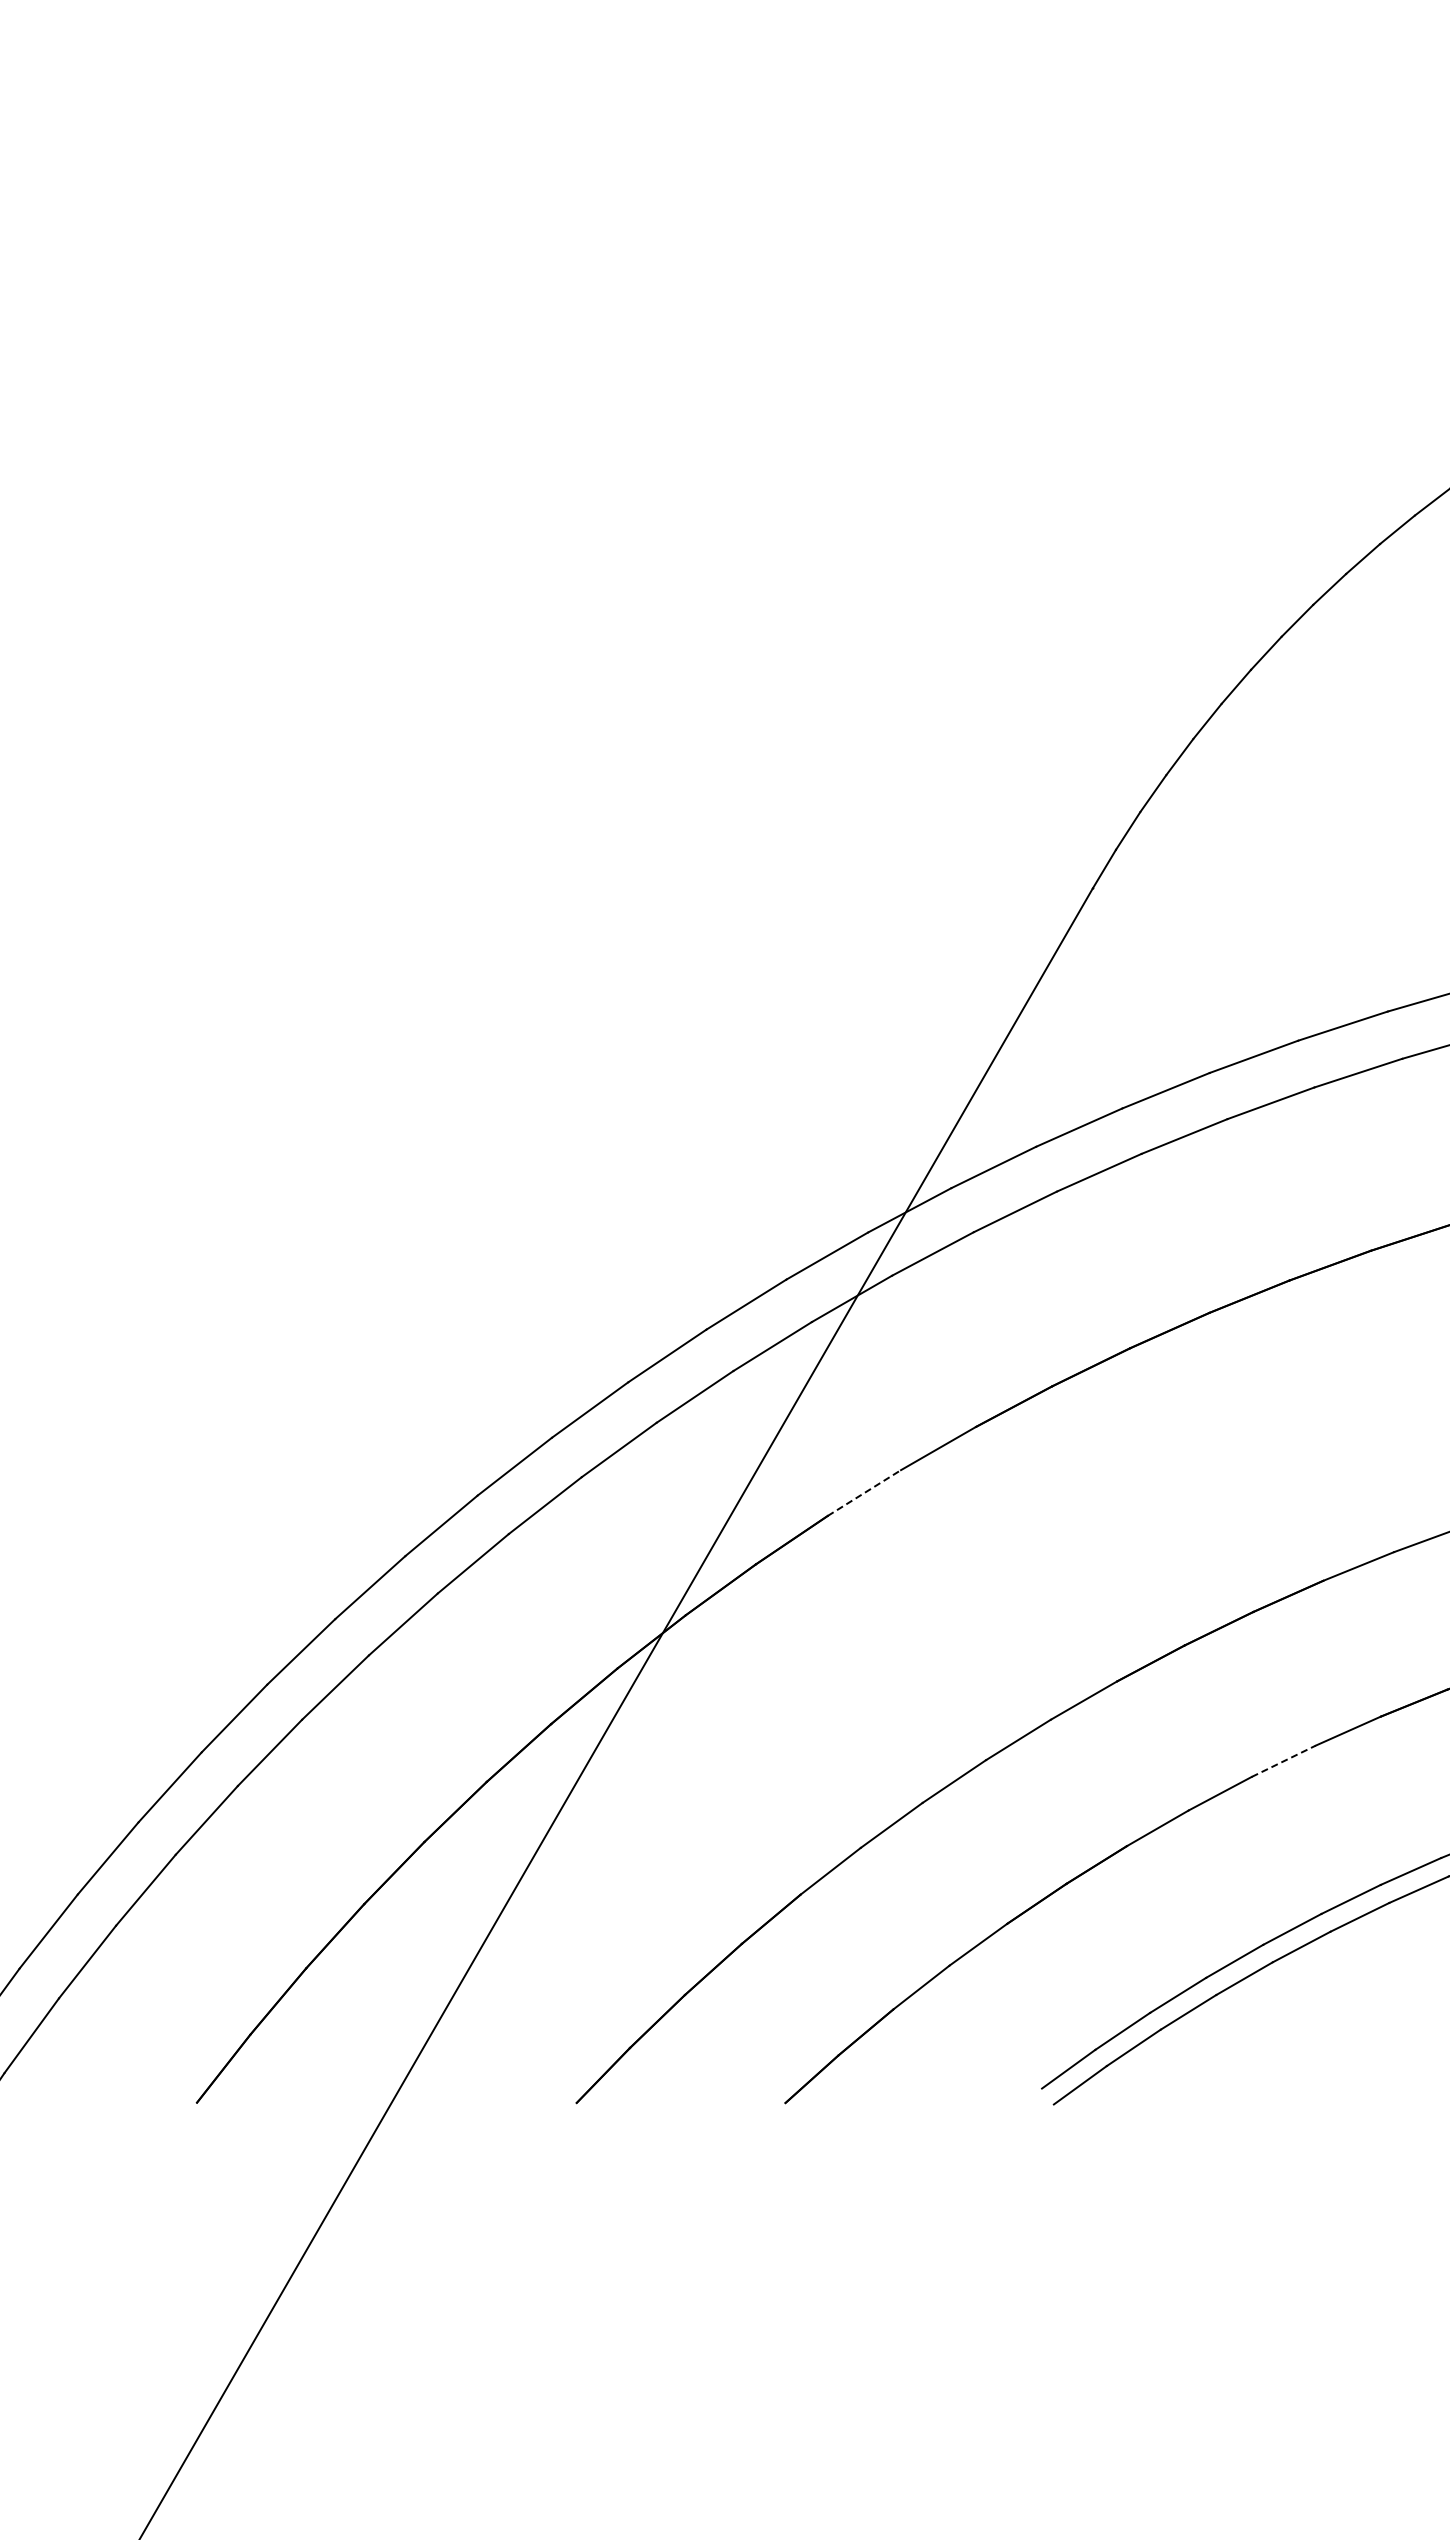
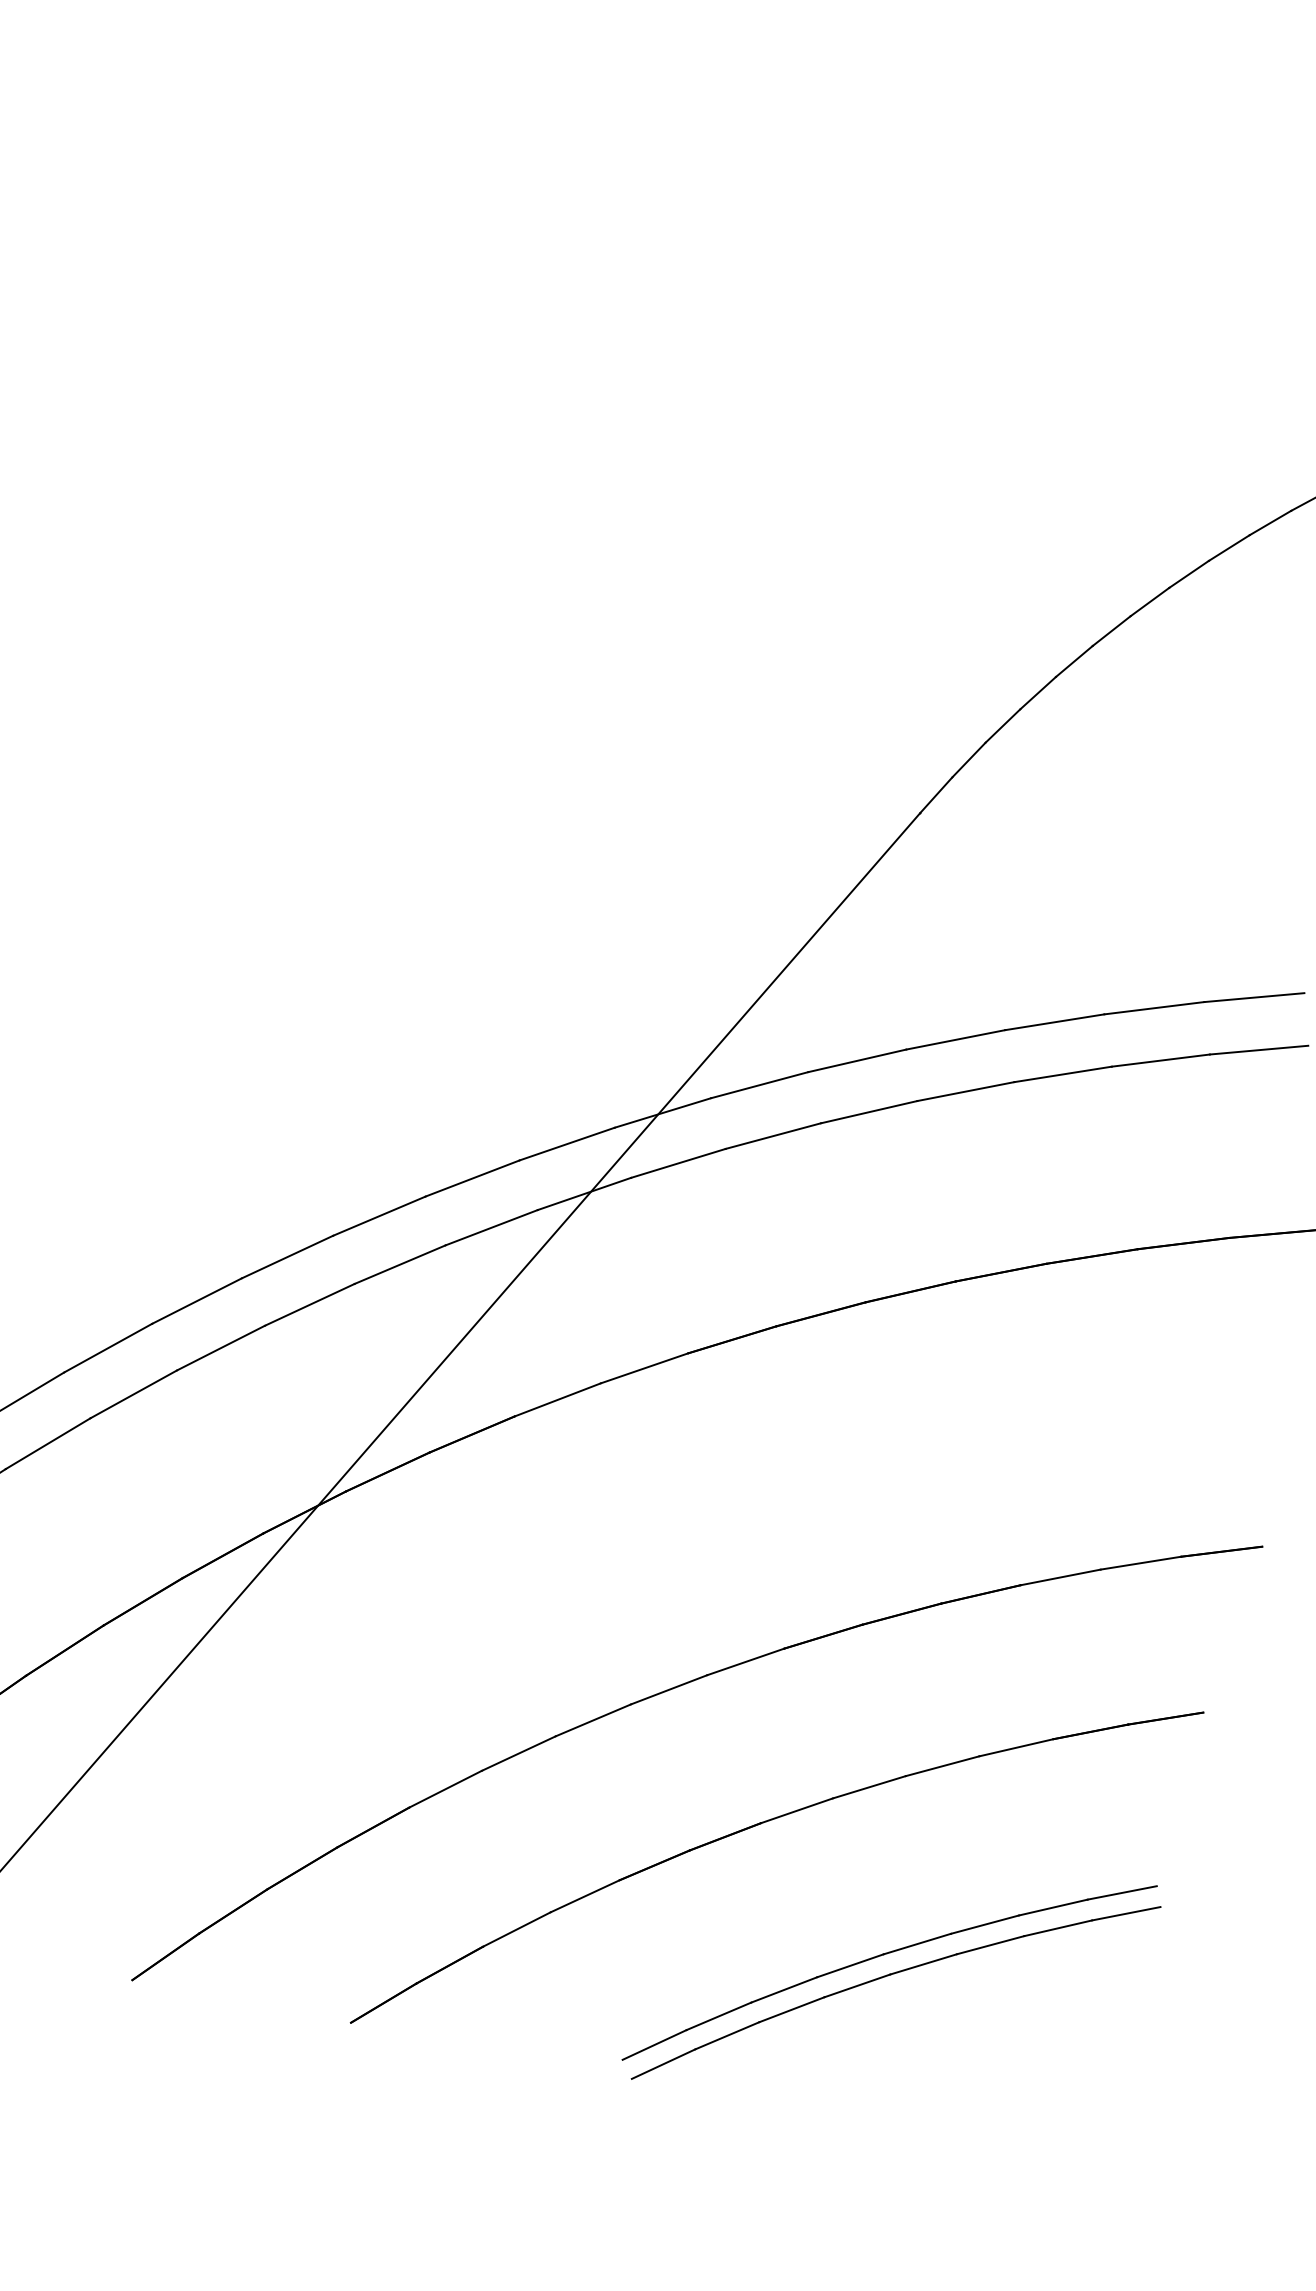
line: (864, 1492) -> (558, 1399), dashed -> solid
line: (1283, 1761) -> (942, 1766), dashed -> solid

